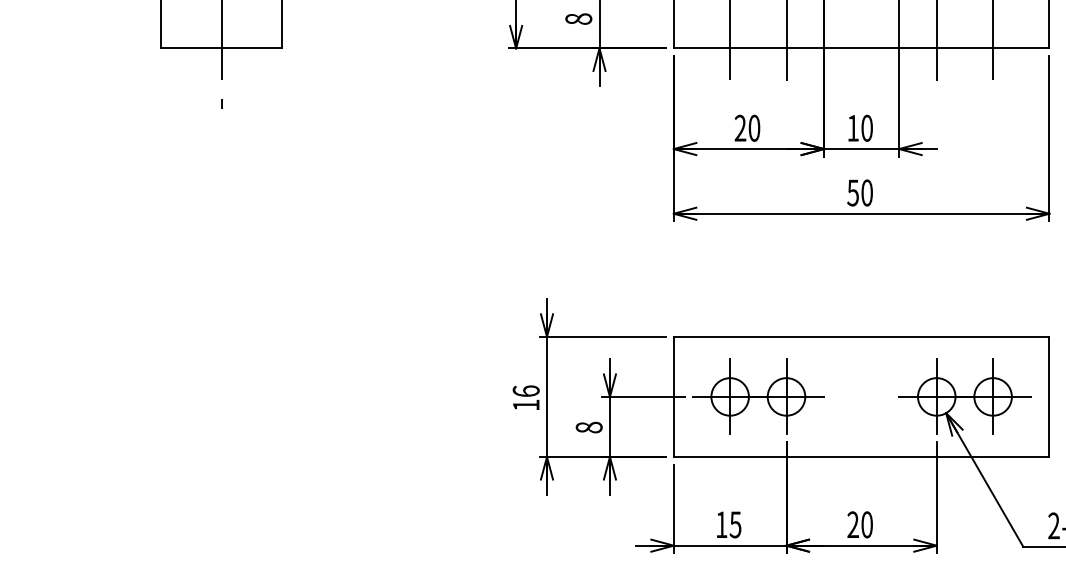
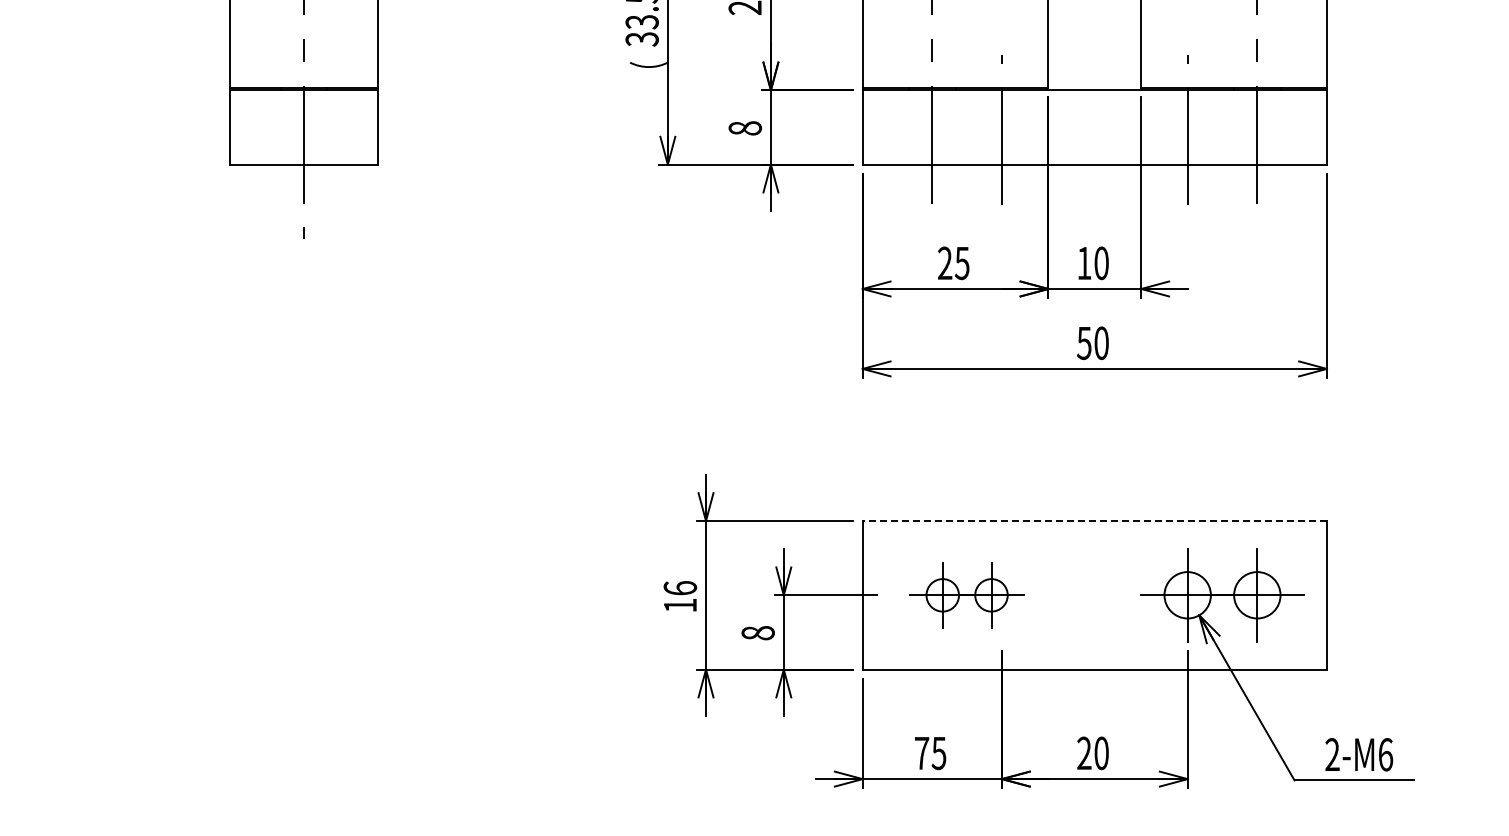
text: (753, 127) -> (961, 262), 20 -> 25
line: (861, 337) -> (1094, 521), solid -> dashed
part: (757, 397) -> (966, 595), size x0.7
text: (722, 524) -> (922, 753), 15 -> 75

